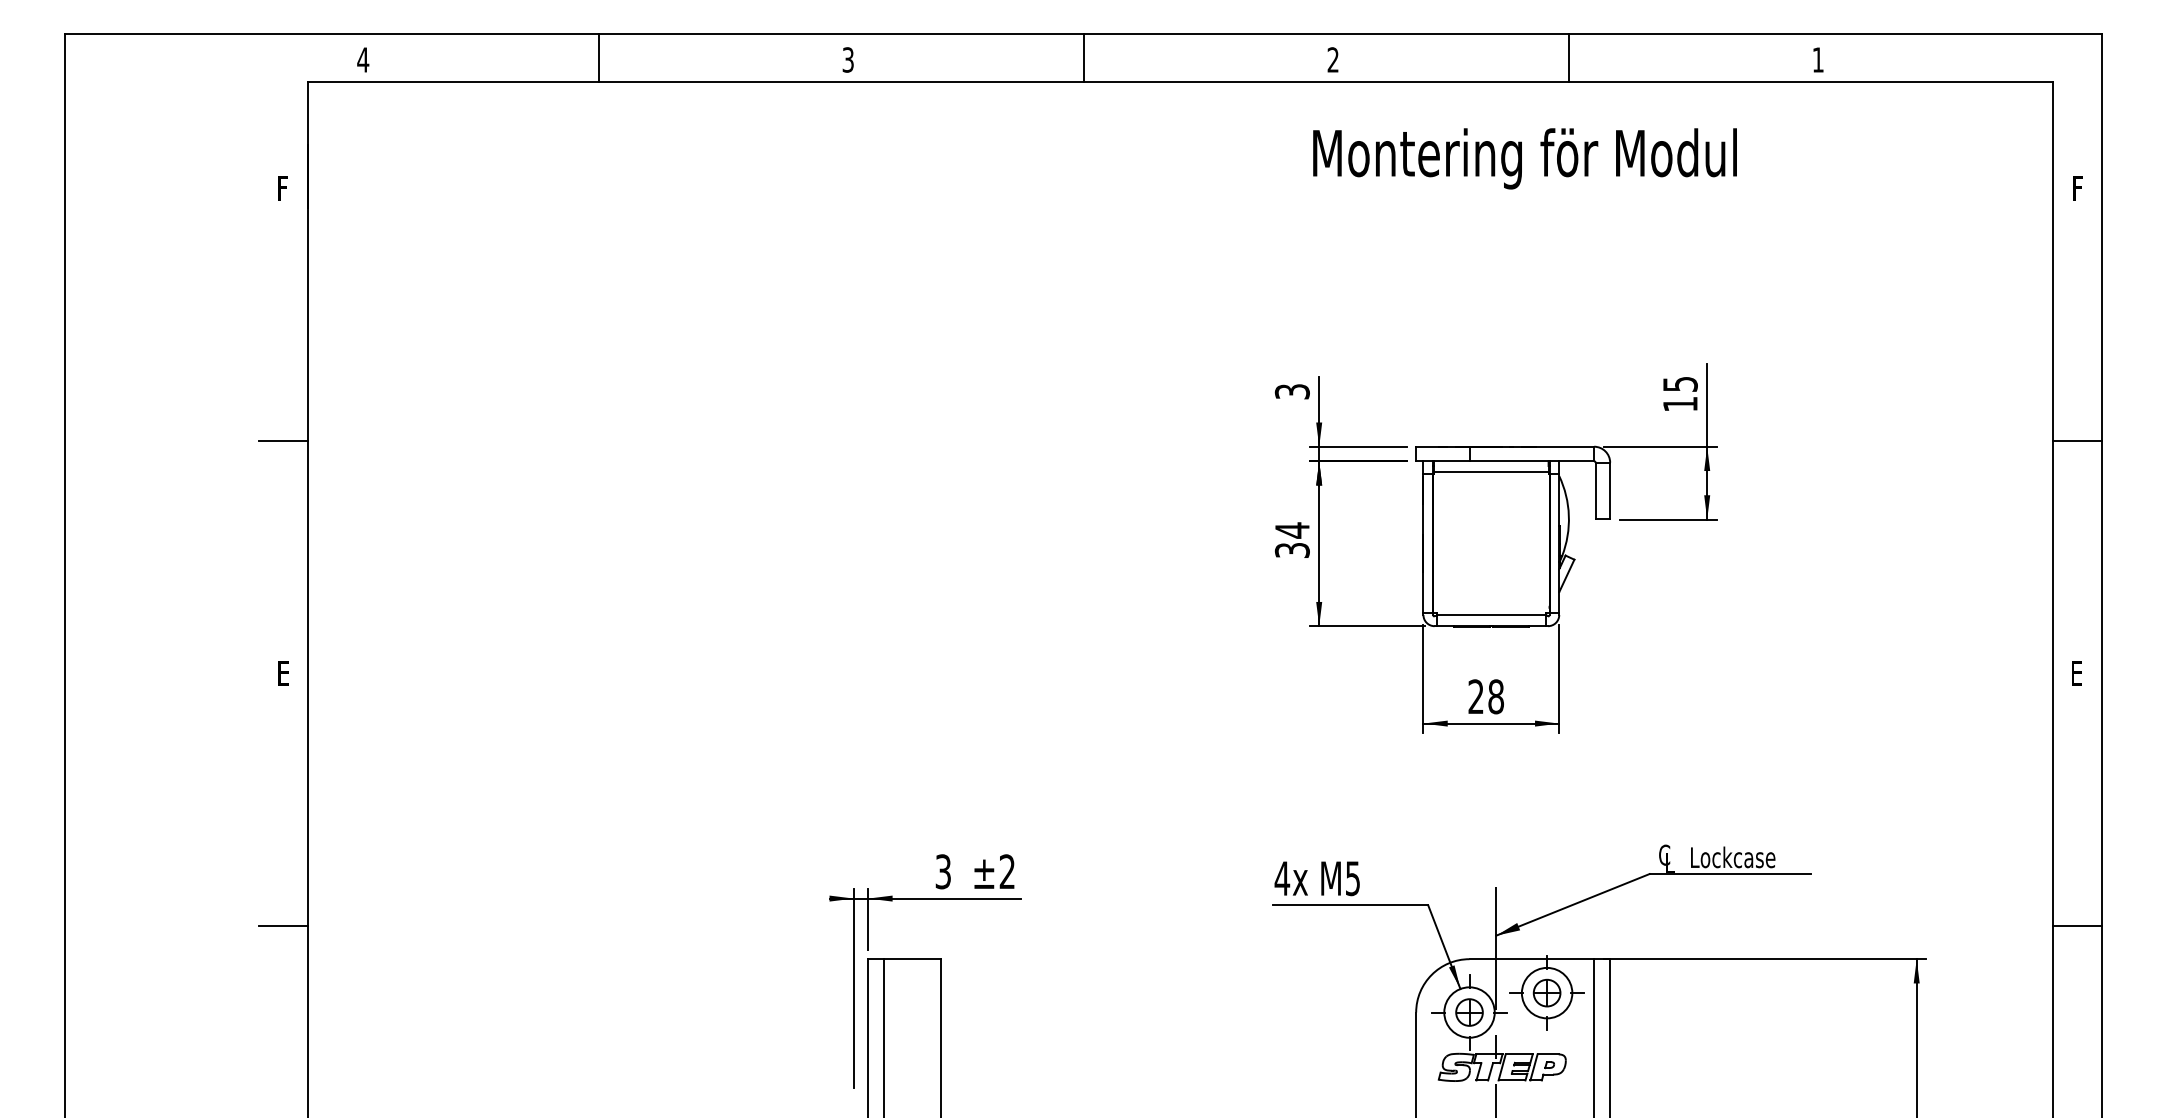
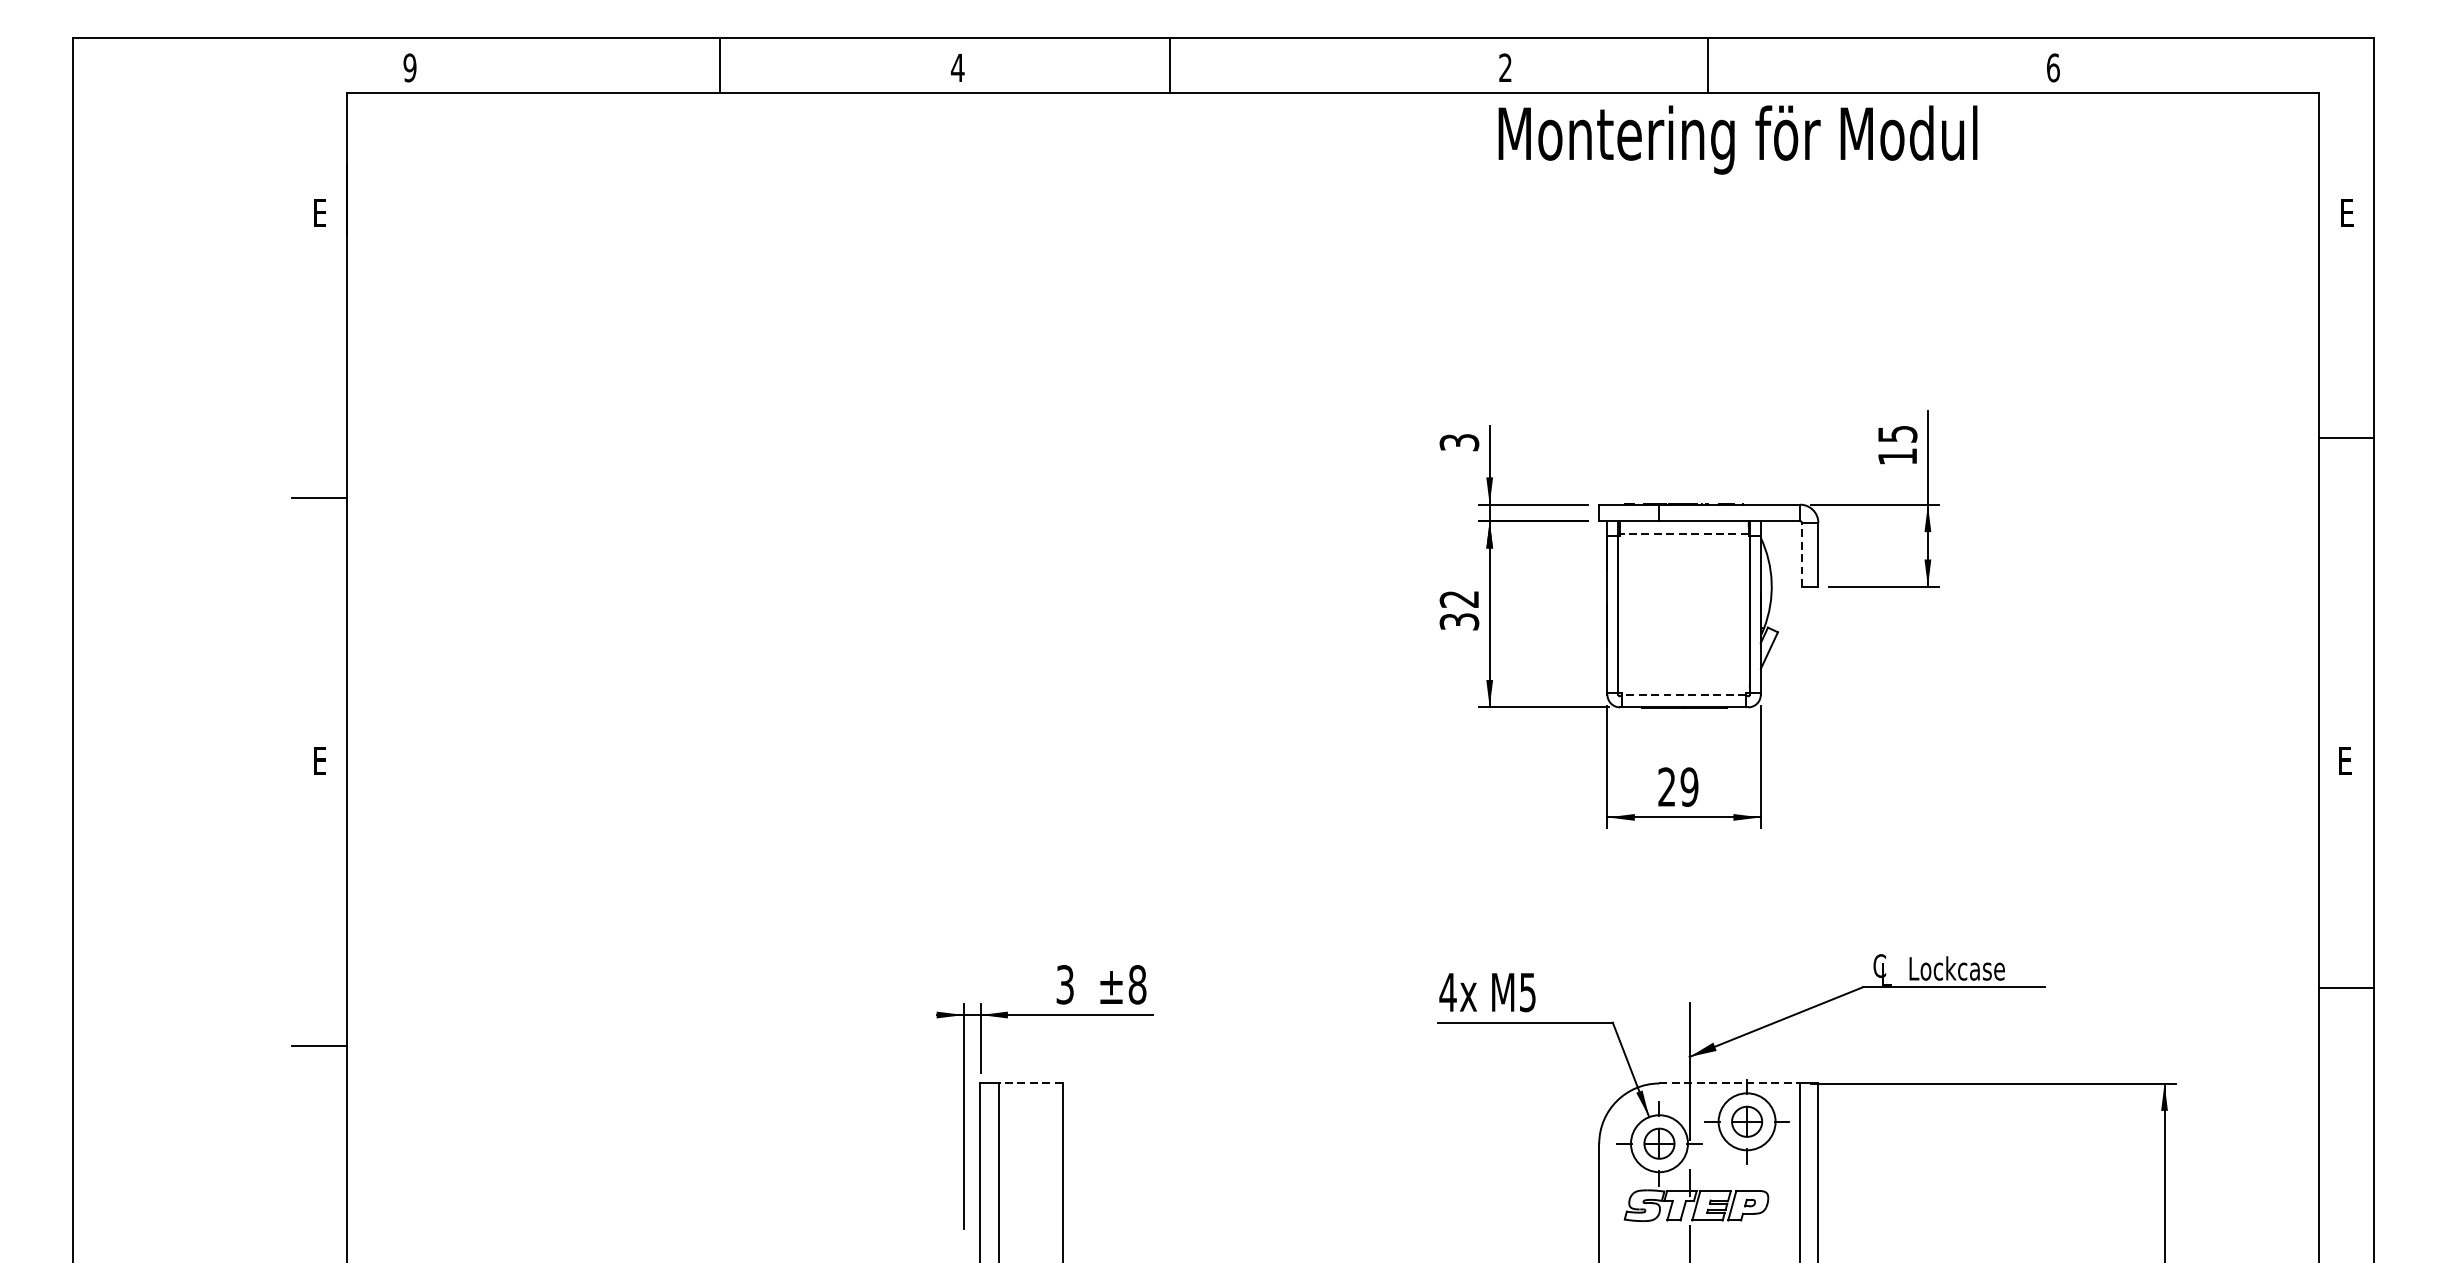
line: (598, 57) -> (719, 65), moved
line: (1083, 57) -> (1170, 65), moved
line: (1568, 57) -> (1708, 65), moved
text: (363, 59) -> (410, 67), 4 -> 9
text: (848, 59) -> (958, 67), 3 -> 4
text: (1818, 59) -> (2053, 67), 1 -> 6
text: (1524, 158) -> (1737, 139), moved
text: (284, 188) -> (321, 213), F -> E
text: (2079, 188) -> (2348, 213), F -> E
line: (2077, 440) -> (2346, 437), moved
line: (1490, 472) -> (1683, 533), solid -> dashed
line: (1595, 490) -> (1801, 554), solid -> dashed
text: (1291, 530) -> (1458, 599), 34 -> 32
line: (1491, 615) -> (1684, 695), solid -> dashed
text: (1495, 696) -> (1688, 786), 28 -> 29
text: (1007, 871) -> (1137, 984), ±2 -> ±8
line: (2077, 925) -> (2346, 987), moved
line: (912, 959) -> (1030, 1083), solid -> dashed
line: (1532, 959) -> (1730, 1083), solid -> dashed

